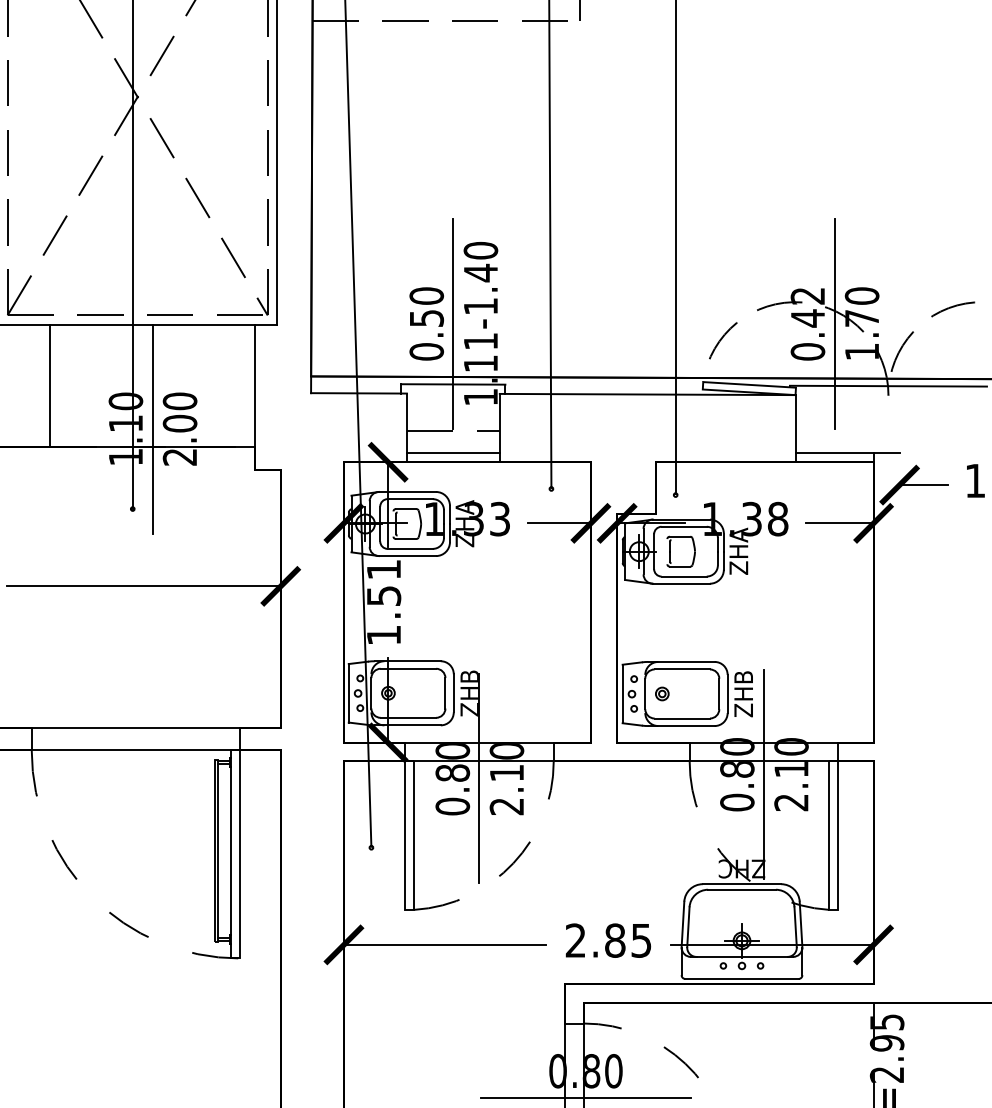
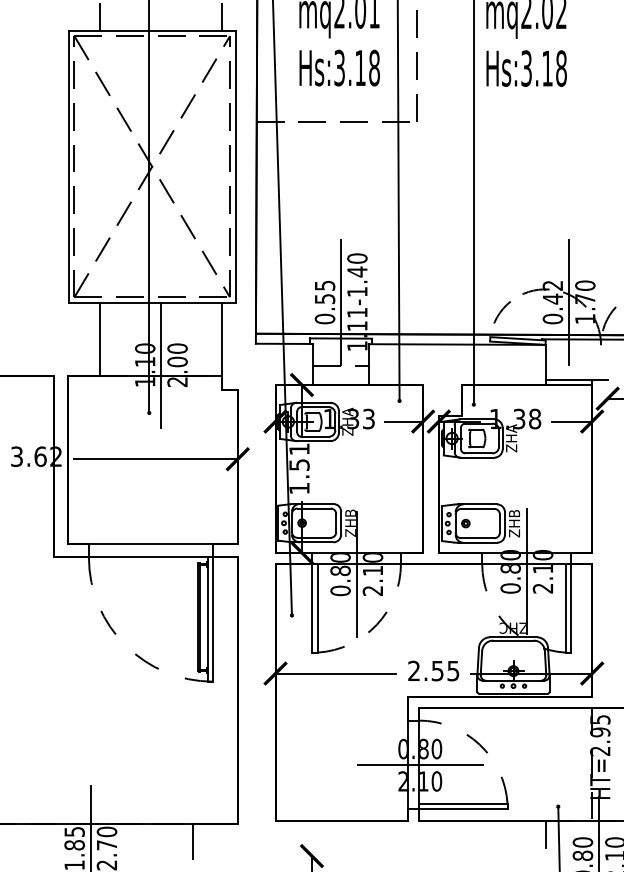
text: (425, 295) -> (324, 285), 0.50 -> 0.55
line: (452, 452) -> (340, 379), removed
text: (614, 939) -> (437, 670), 2.85 -> 2.55

